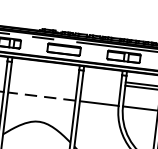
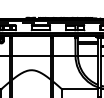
line: (41, 95) -> (31, 55), dashed -> solid

